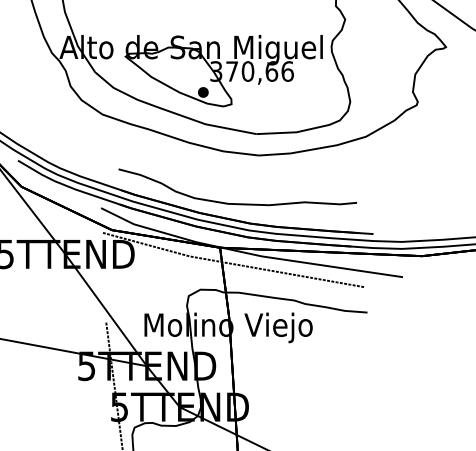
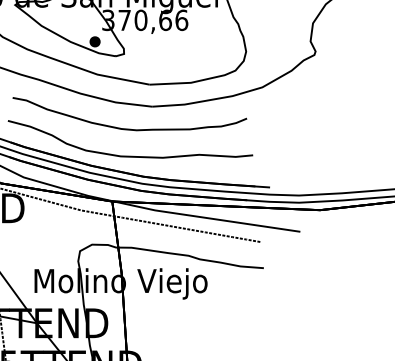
curve: (235, 176) -> (128, 128), added

